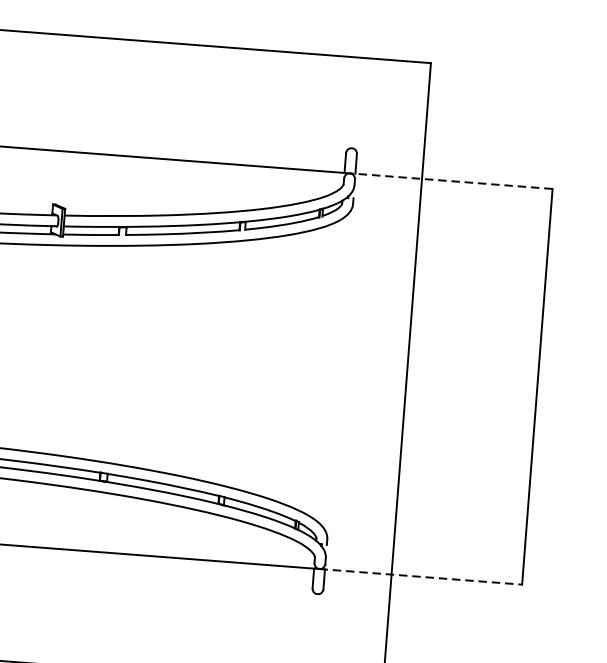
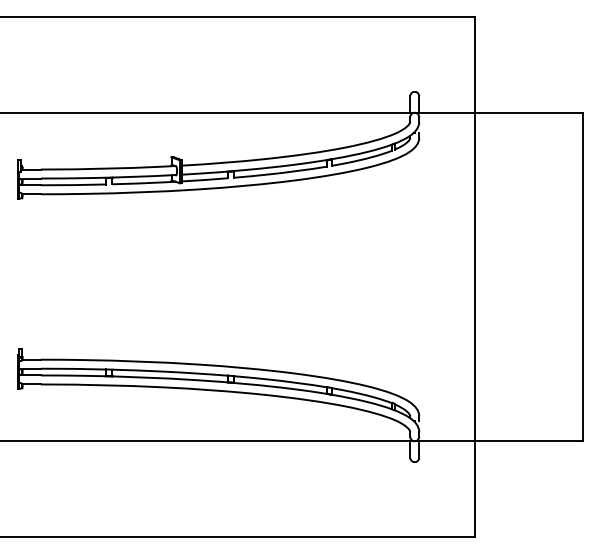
line: (450, 180) -> (498, 112), dashed -> solid
line: (421, 577) -> (499, 441), dashed -> solid

